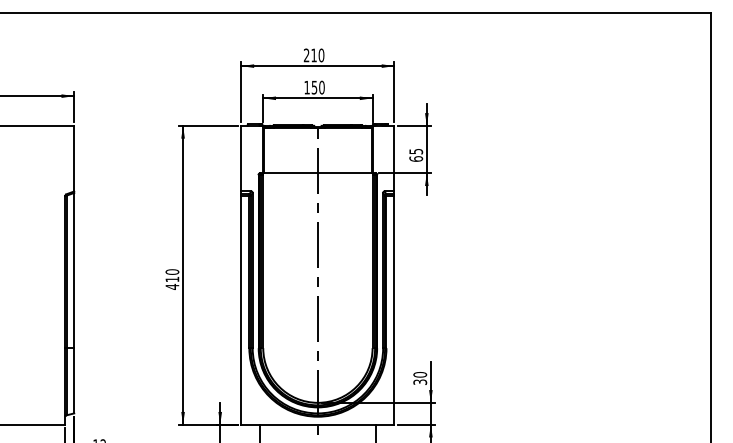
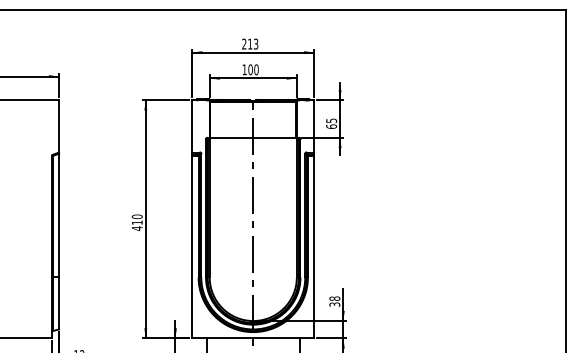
text: (320, 54) -> (255, 43), 210 -> 213
text: (314, 87) -> (250, 69), 150 -> 100
text: (419, 374) -> (334, 298), 30 -> 38

